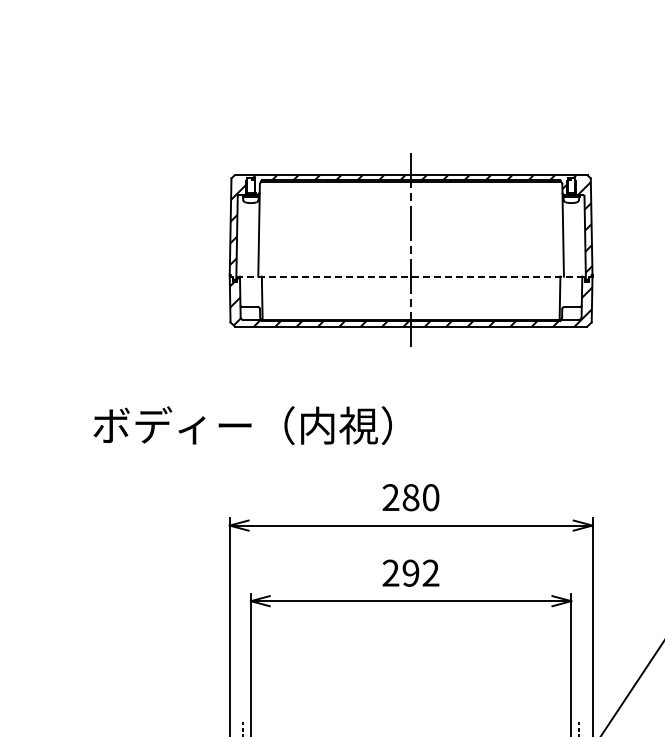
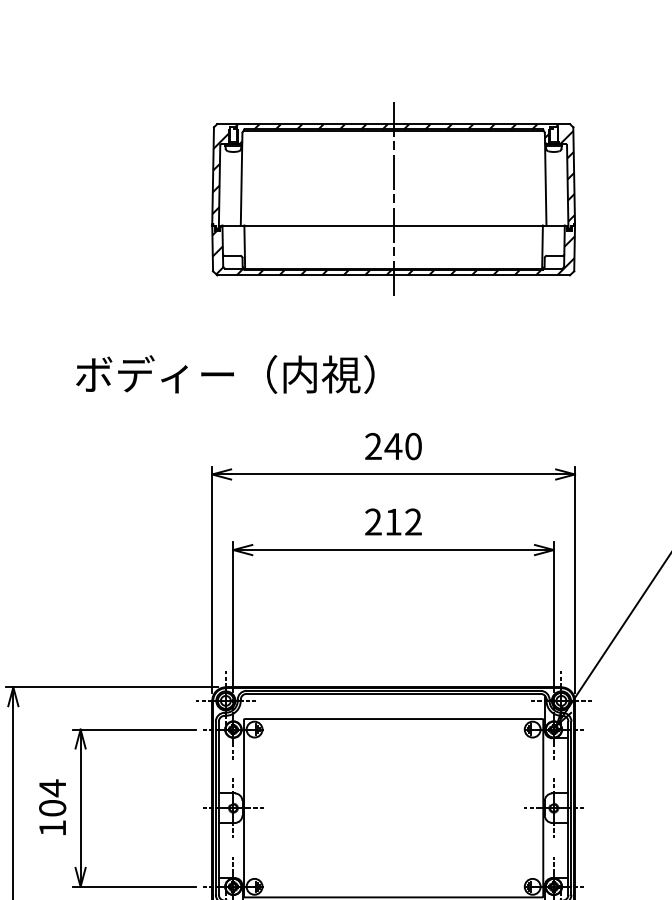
line: (410, 276) -> (393, 225), dashed -> solid
text: (410, 497) -> (393, 446), 280 -> 240
text: (410, 572) -> (393, 521), 292 -> 212

